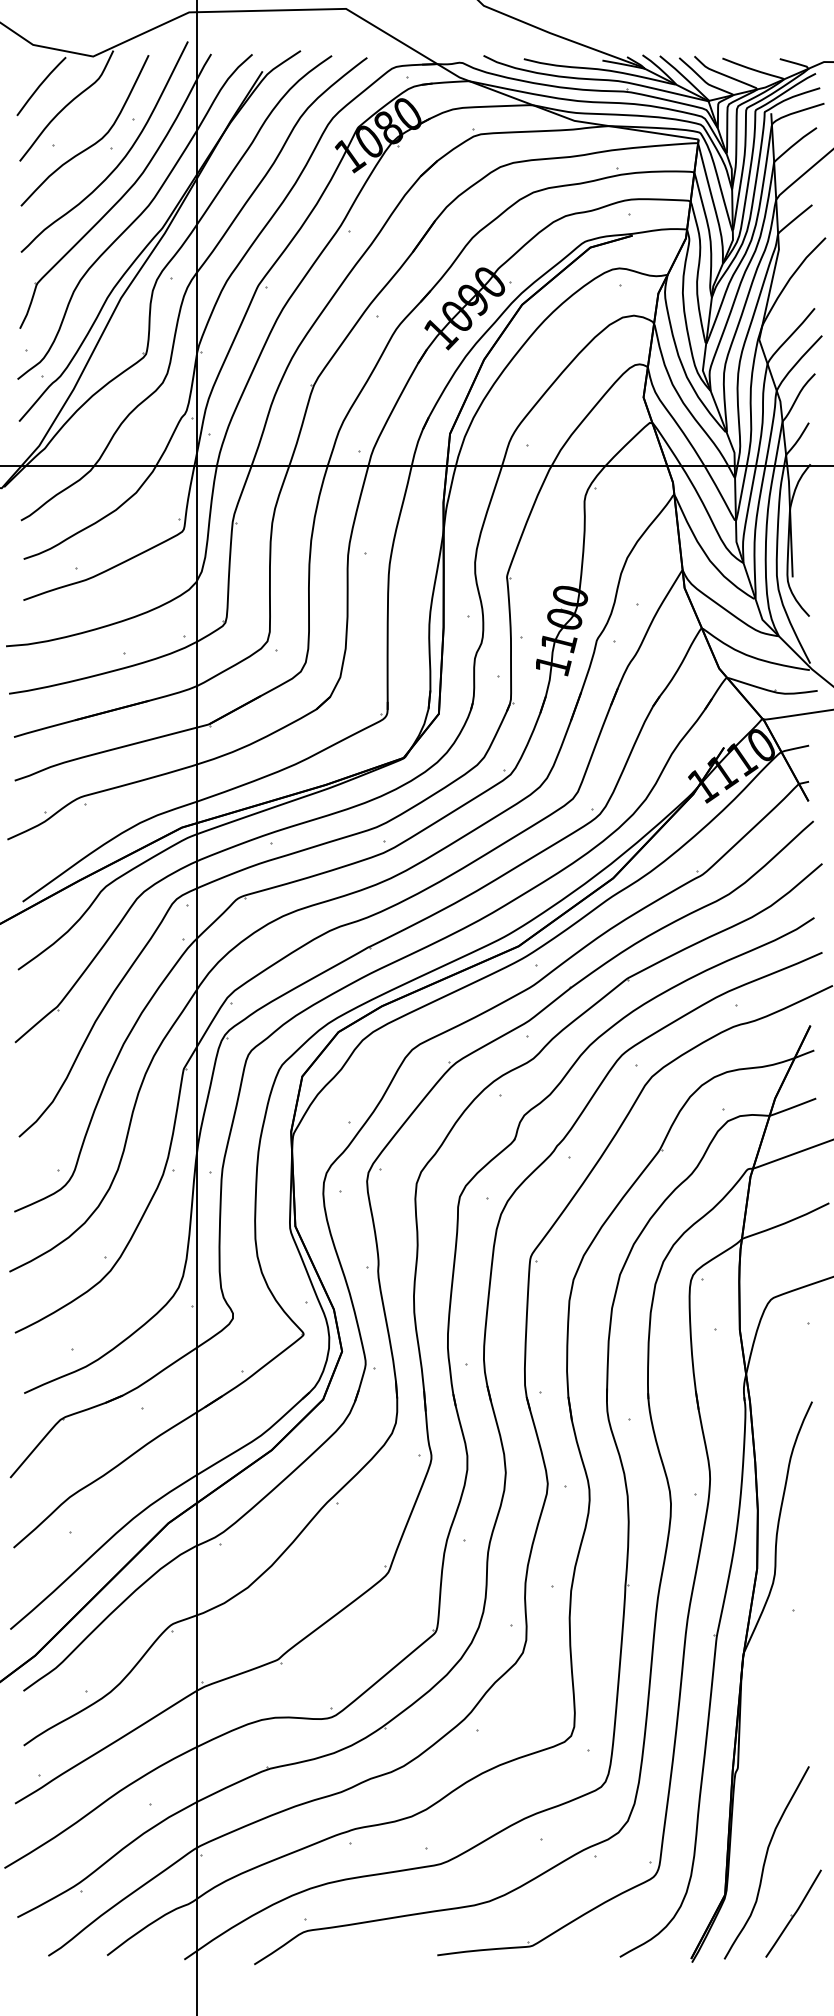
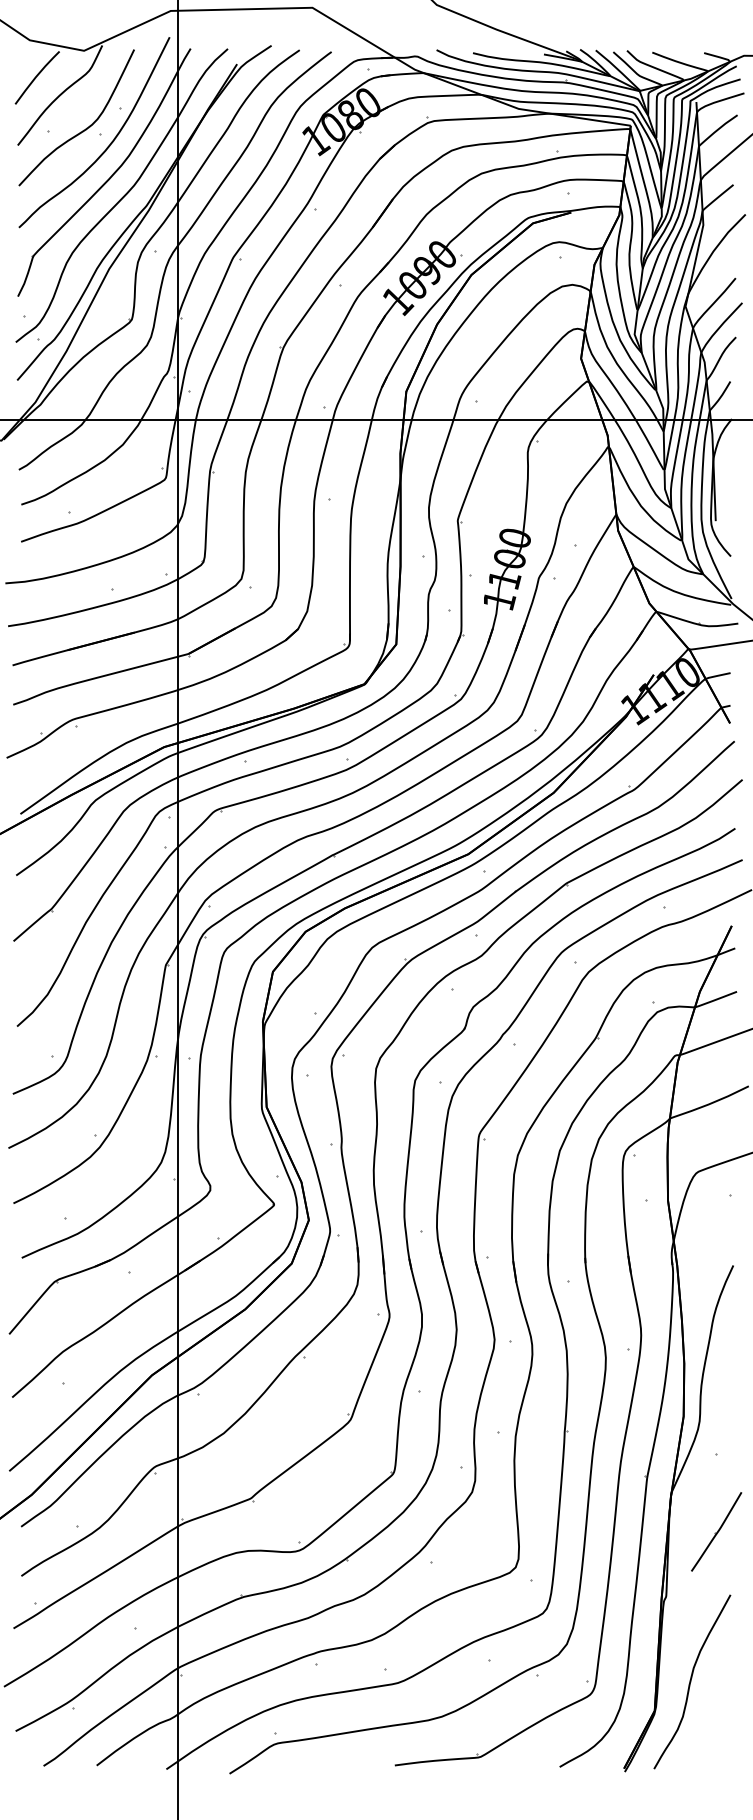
part: (793, 1913) -> (716, 1531), moved

